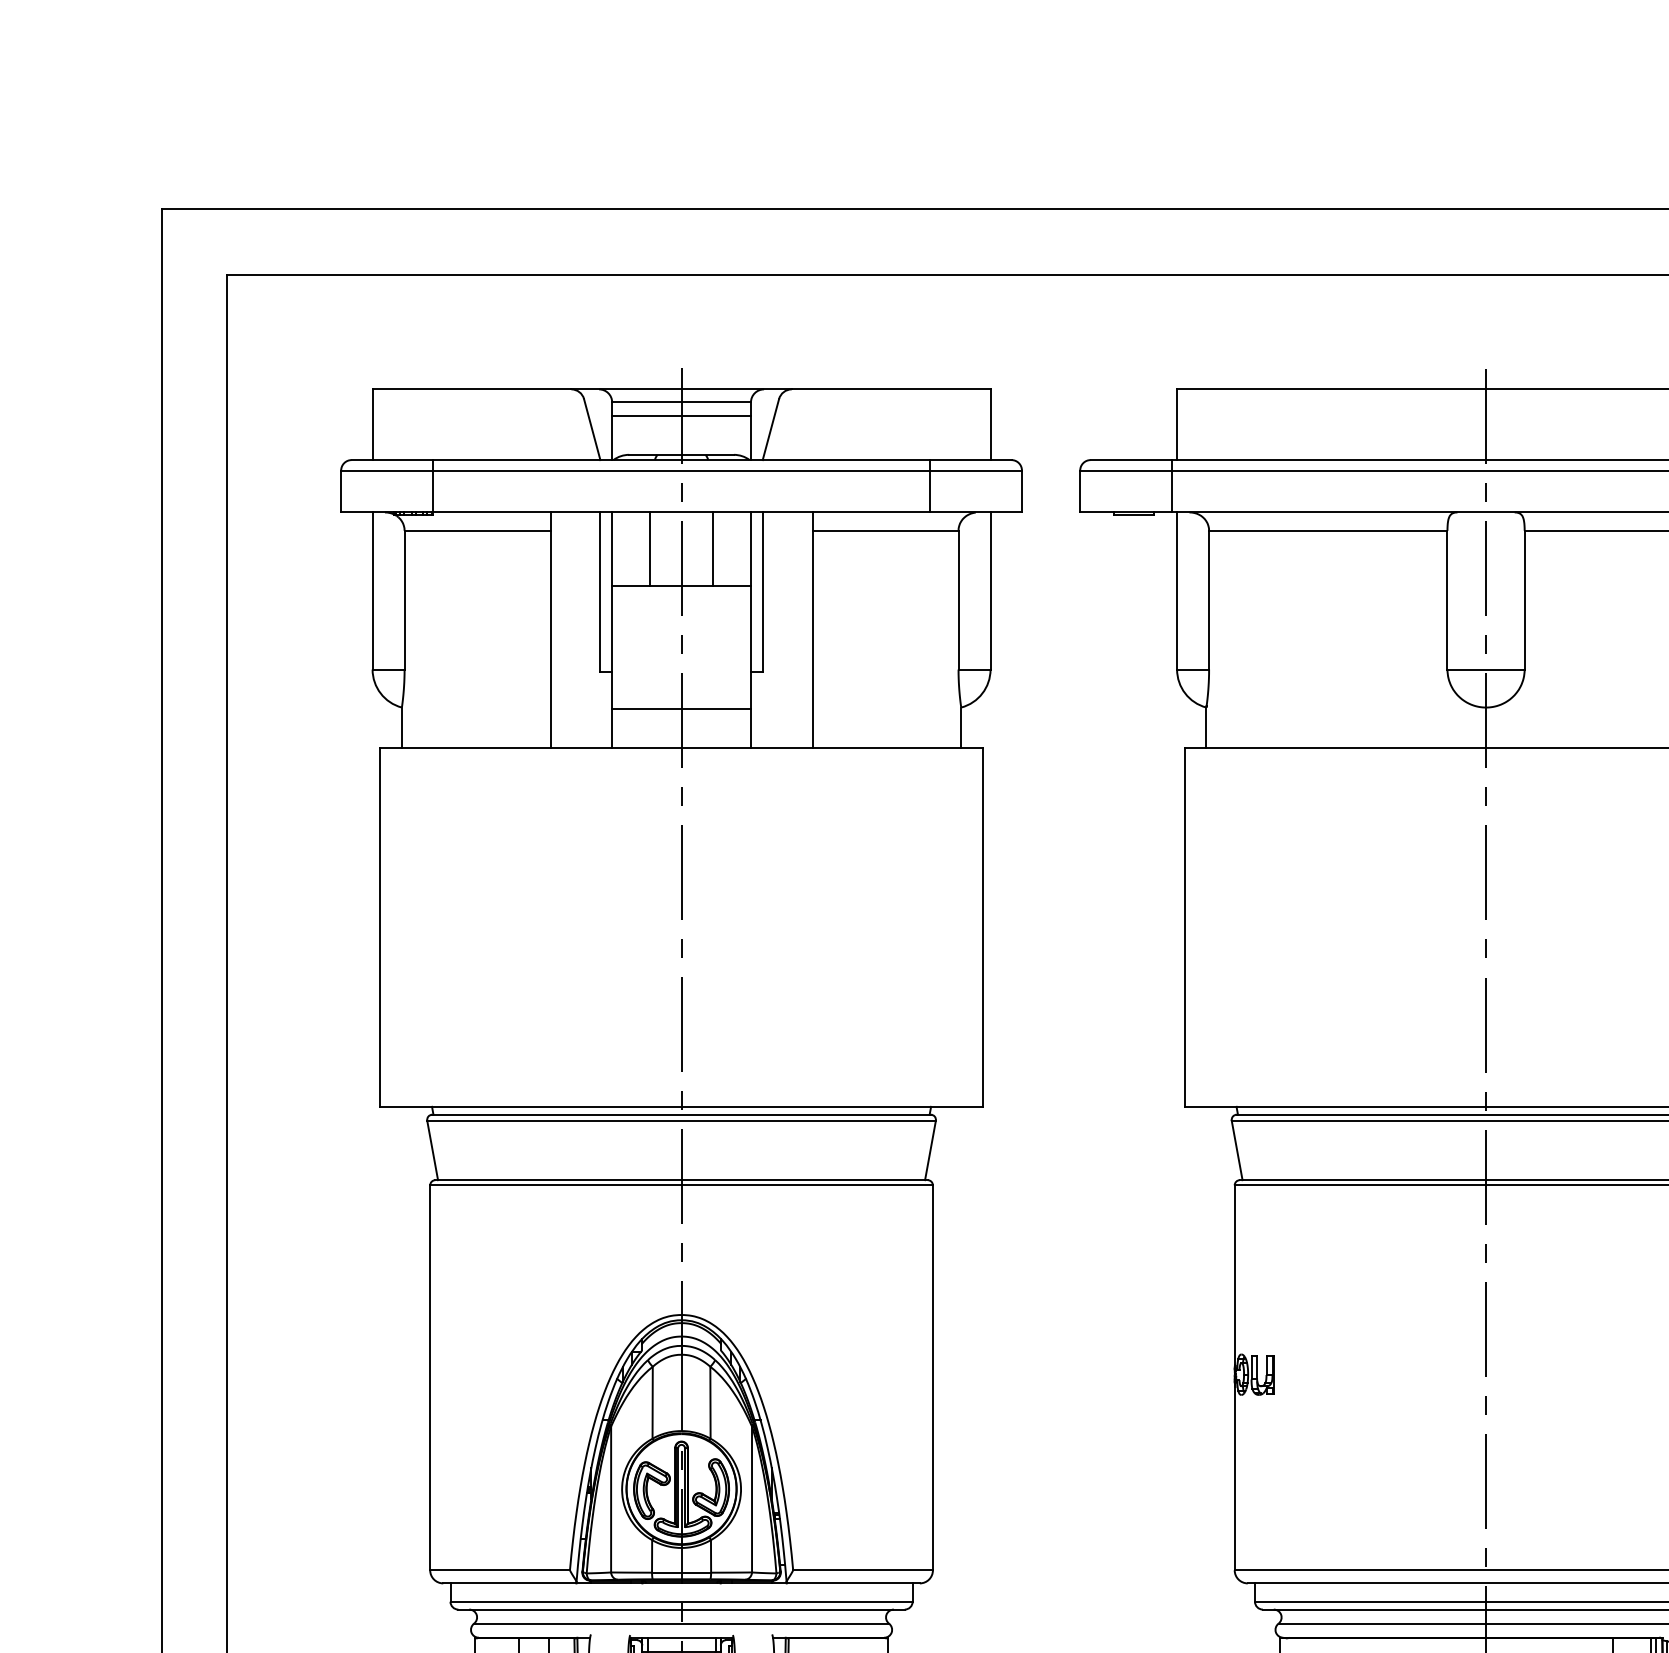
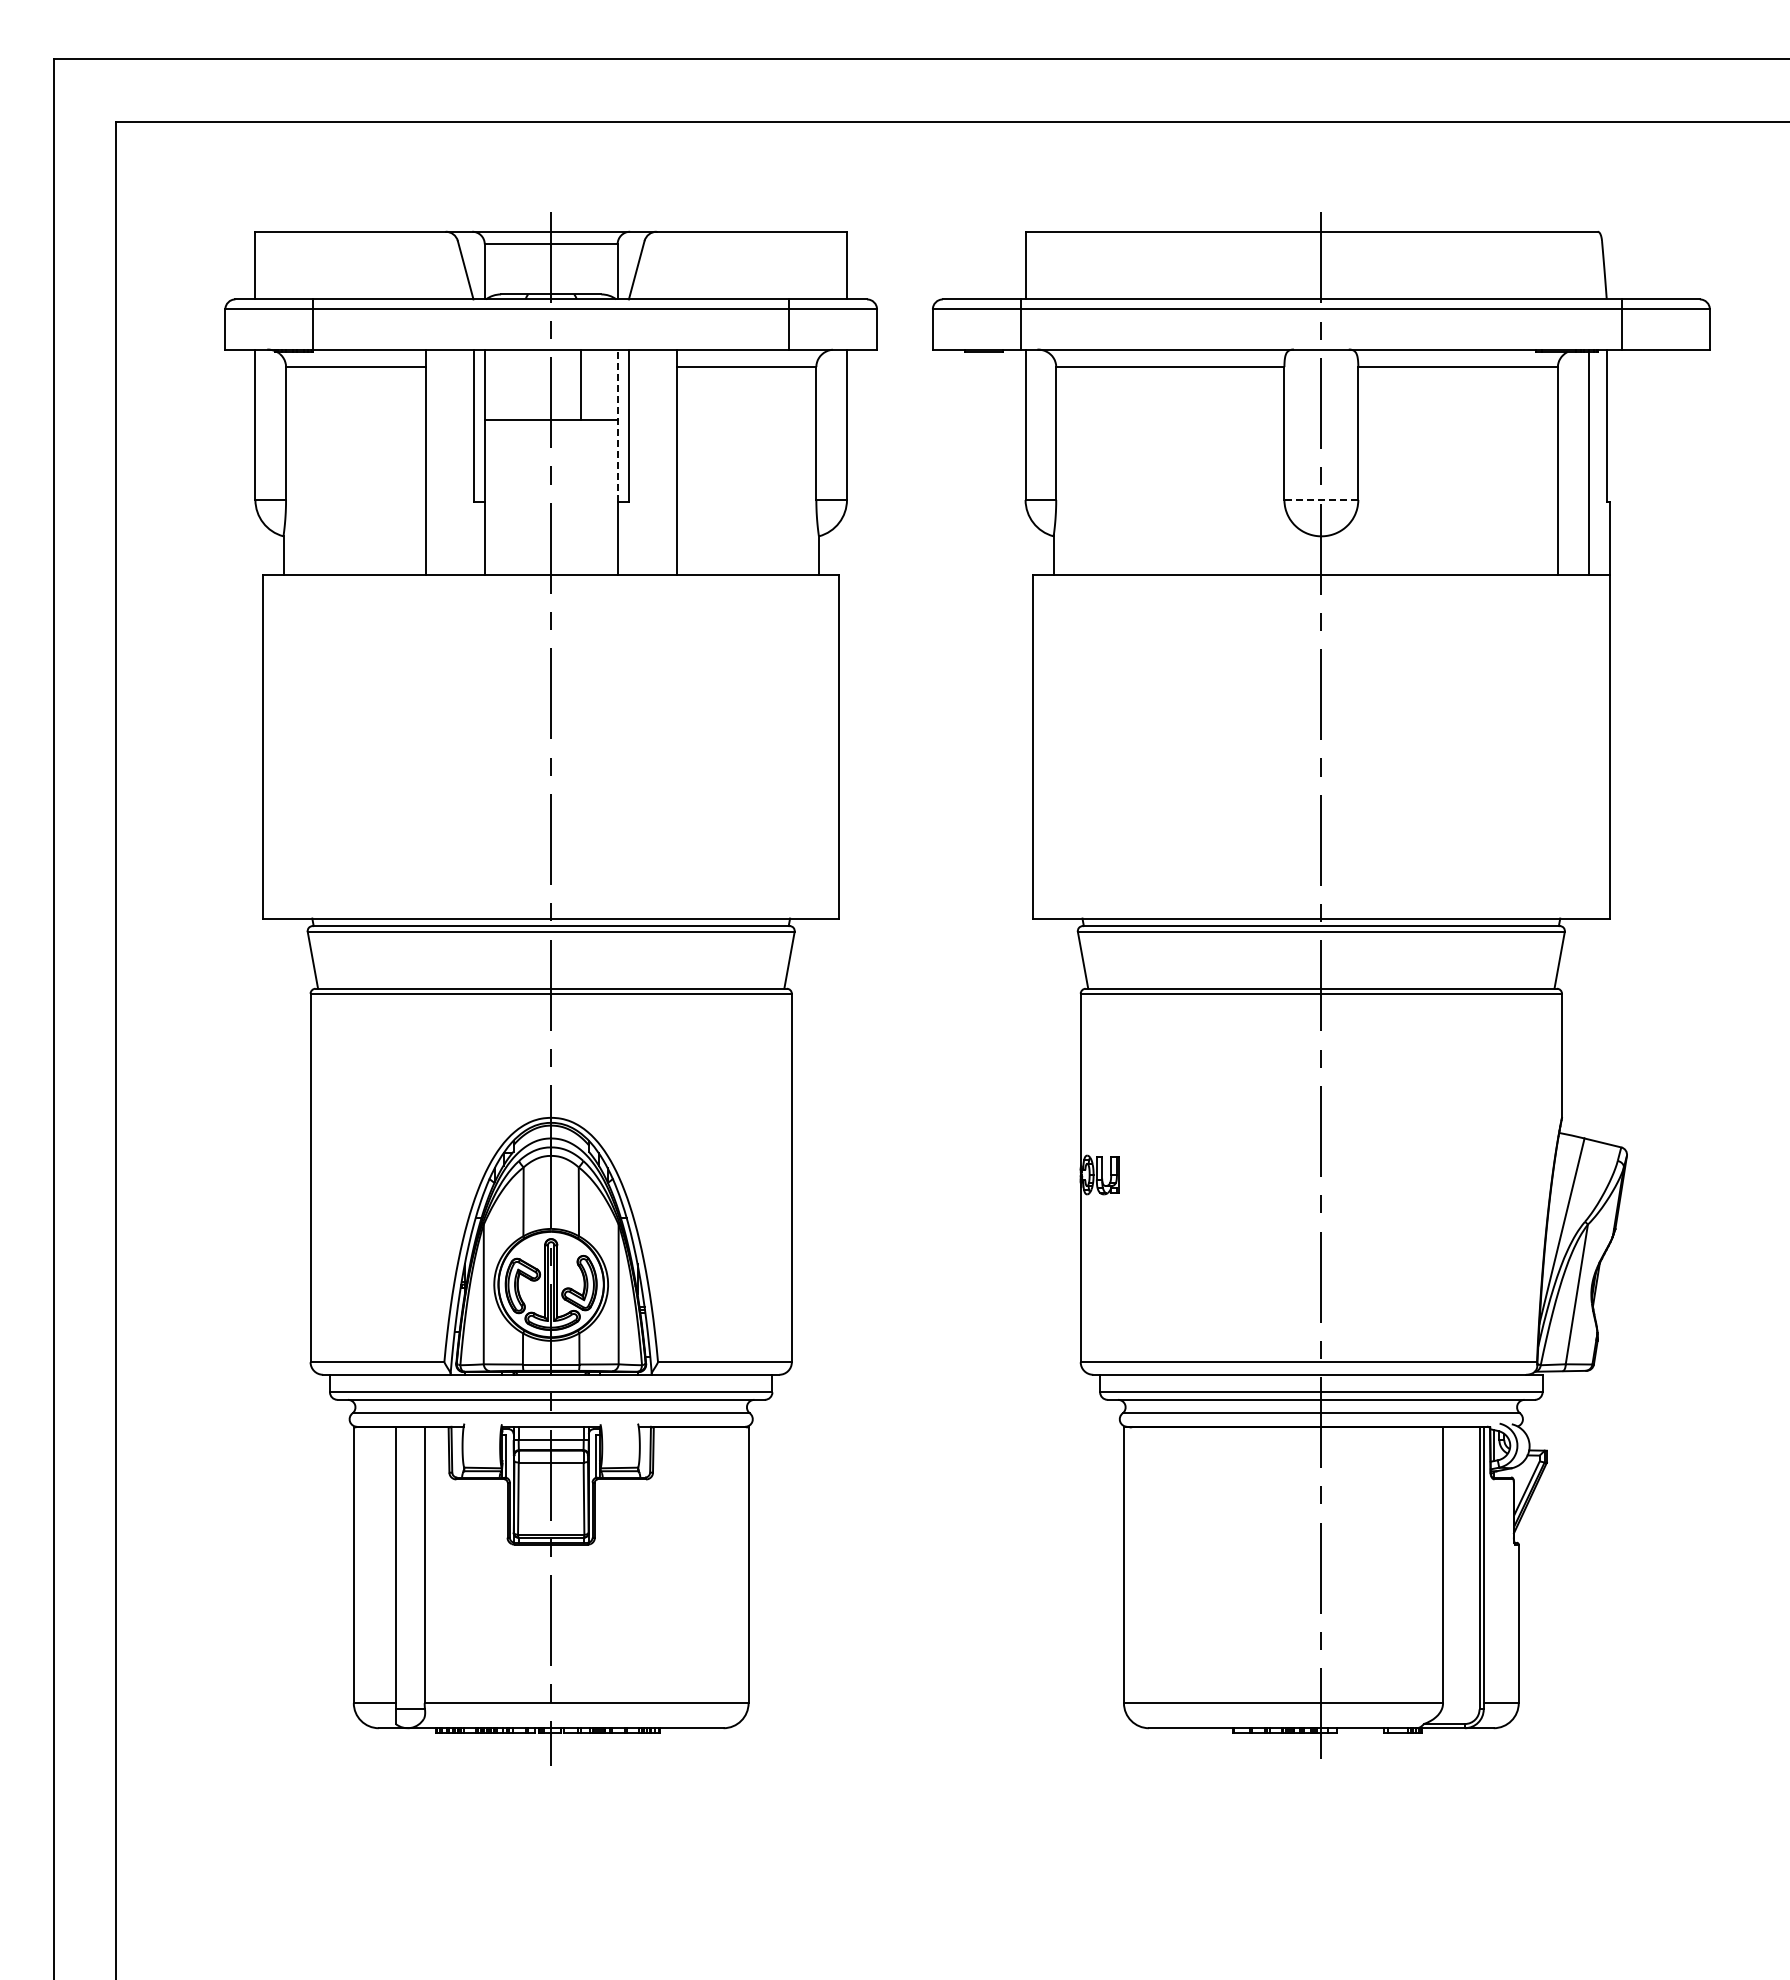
line: (680, 415) -> (550, 256), removed
line: (650, 548) -> (521, 384), removed
line: (750, 591) -> (617, 425), solid -> dashed
line: (1486, 669) -> (1321, 499), solid -> dashed
line: (680, 708) -> (550, 537), removed

